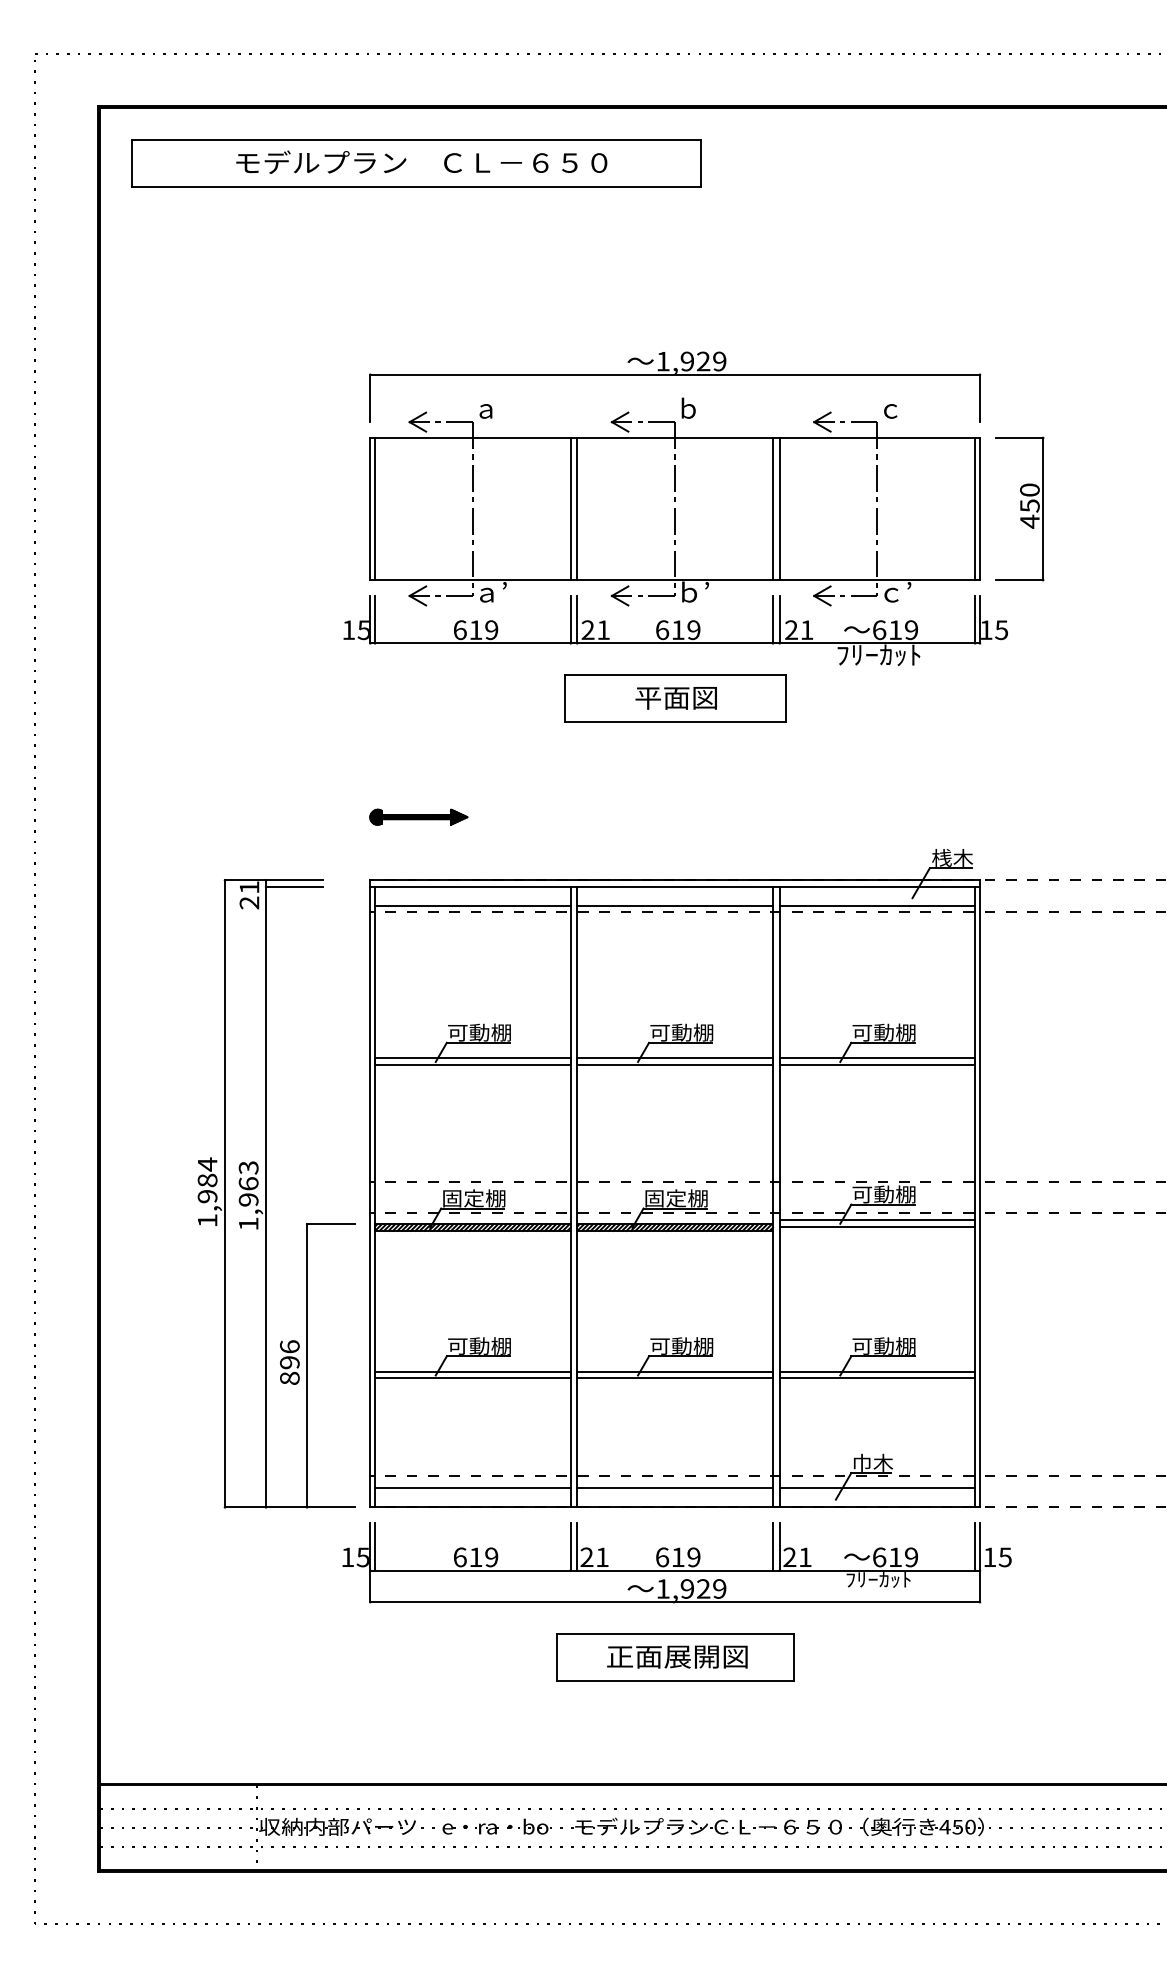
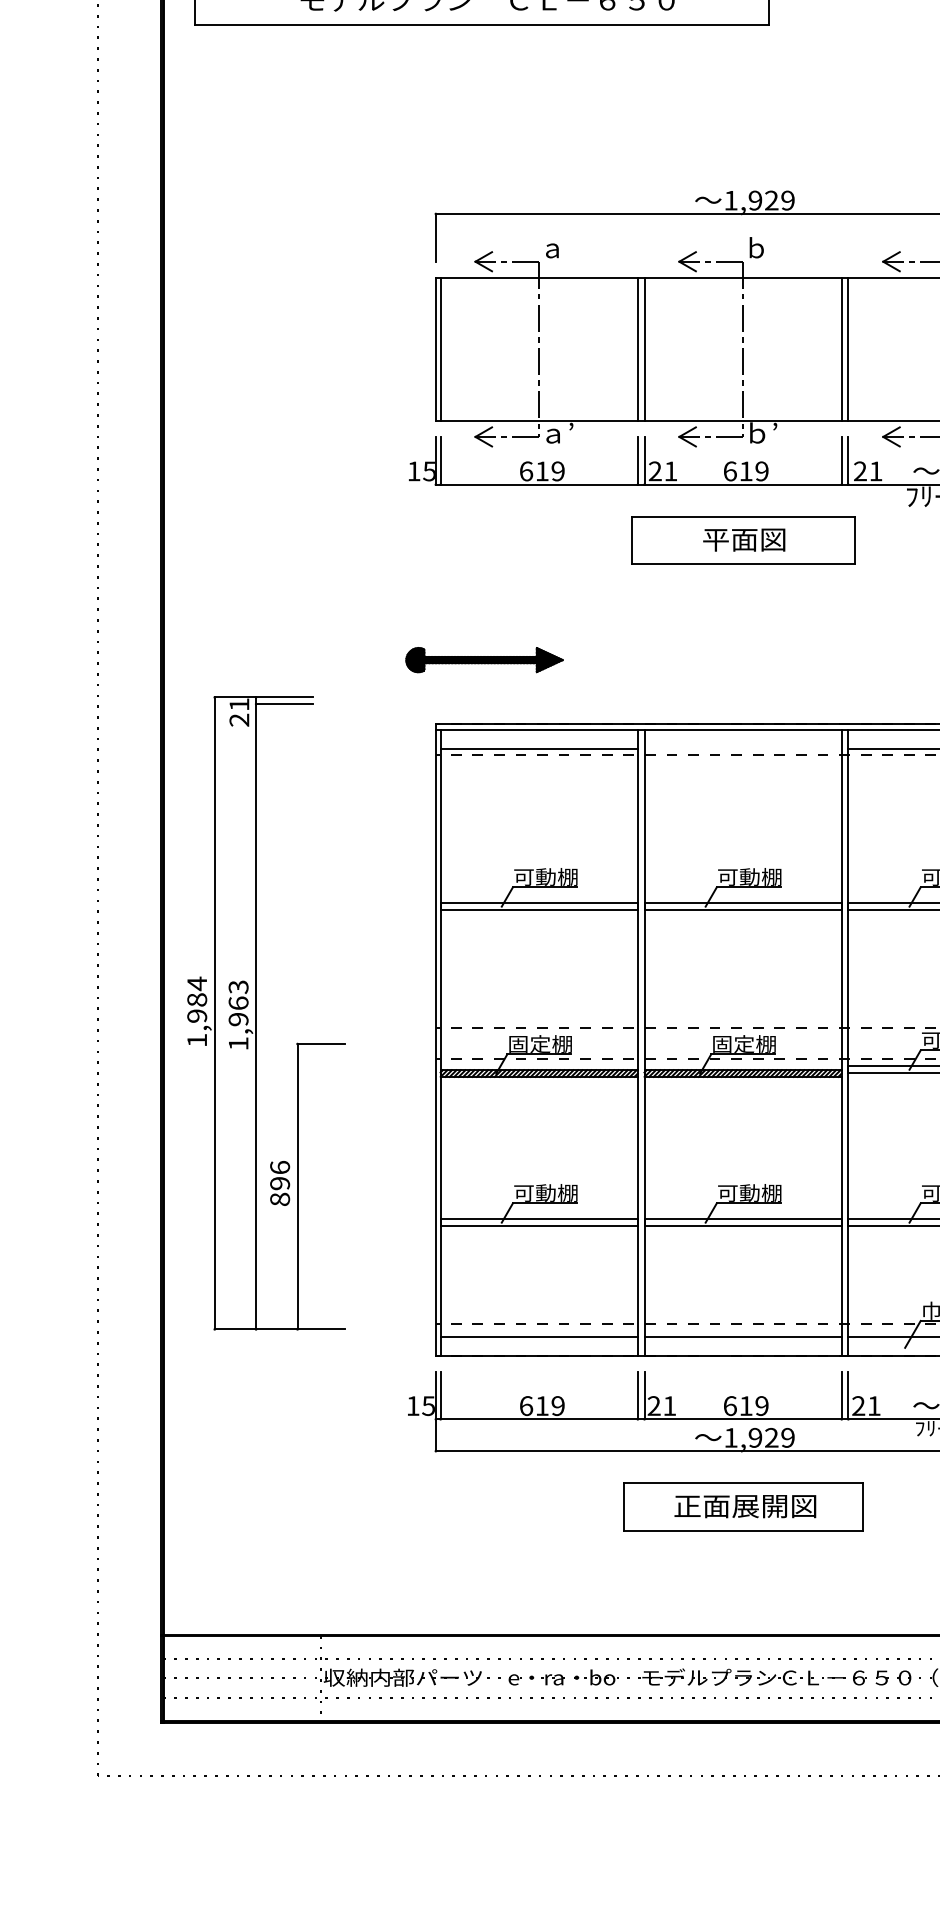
part: (418, 816) -> (484, 659), size x1.6
line: (674, 905) -> (742, 748), removed
part: (266, 1193) -> (256, 1013), moved

